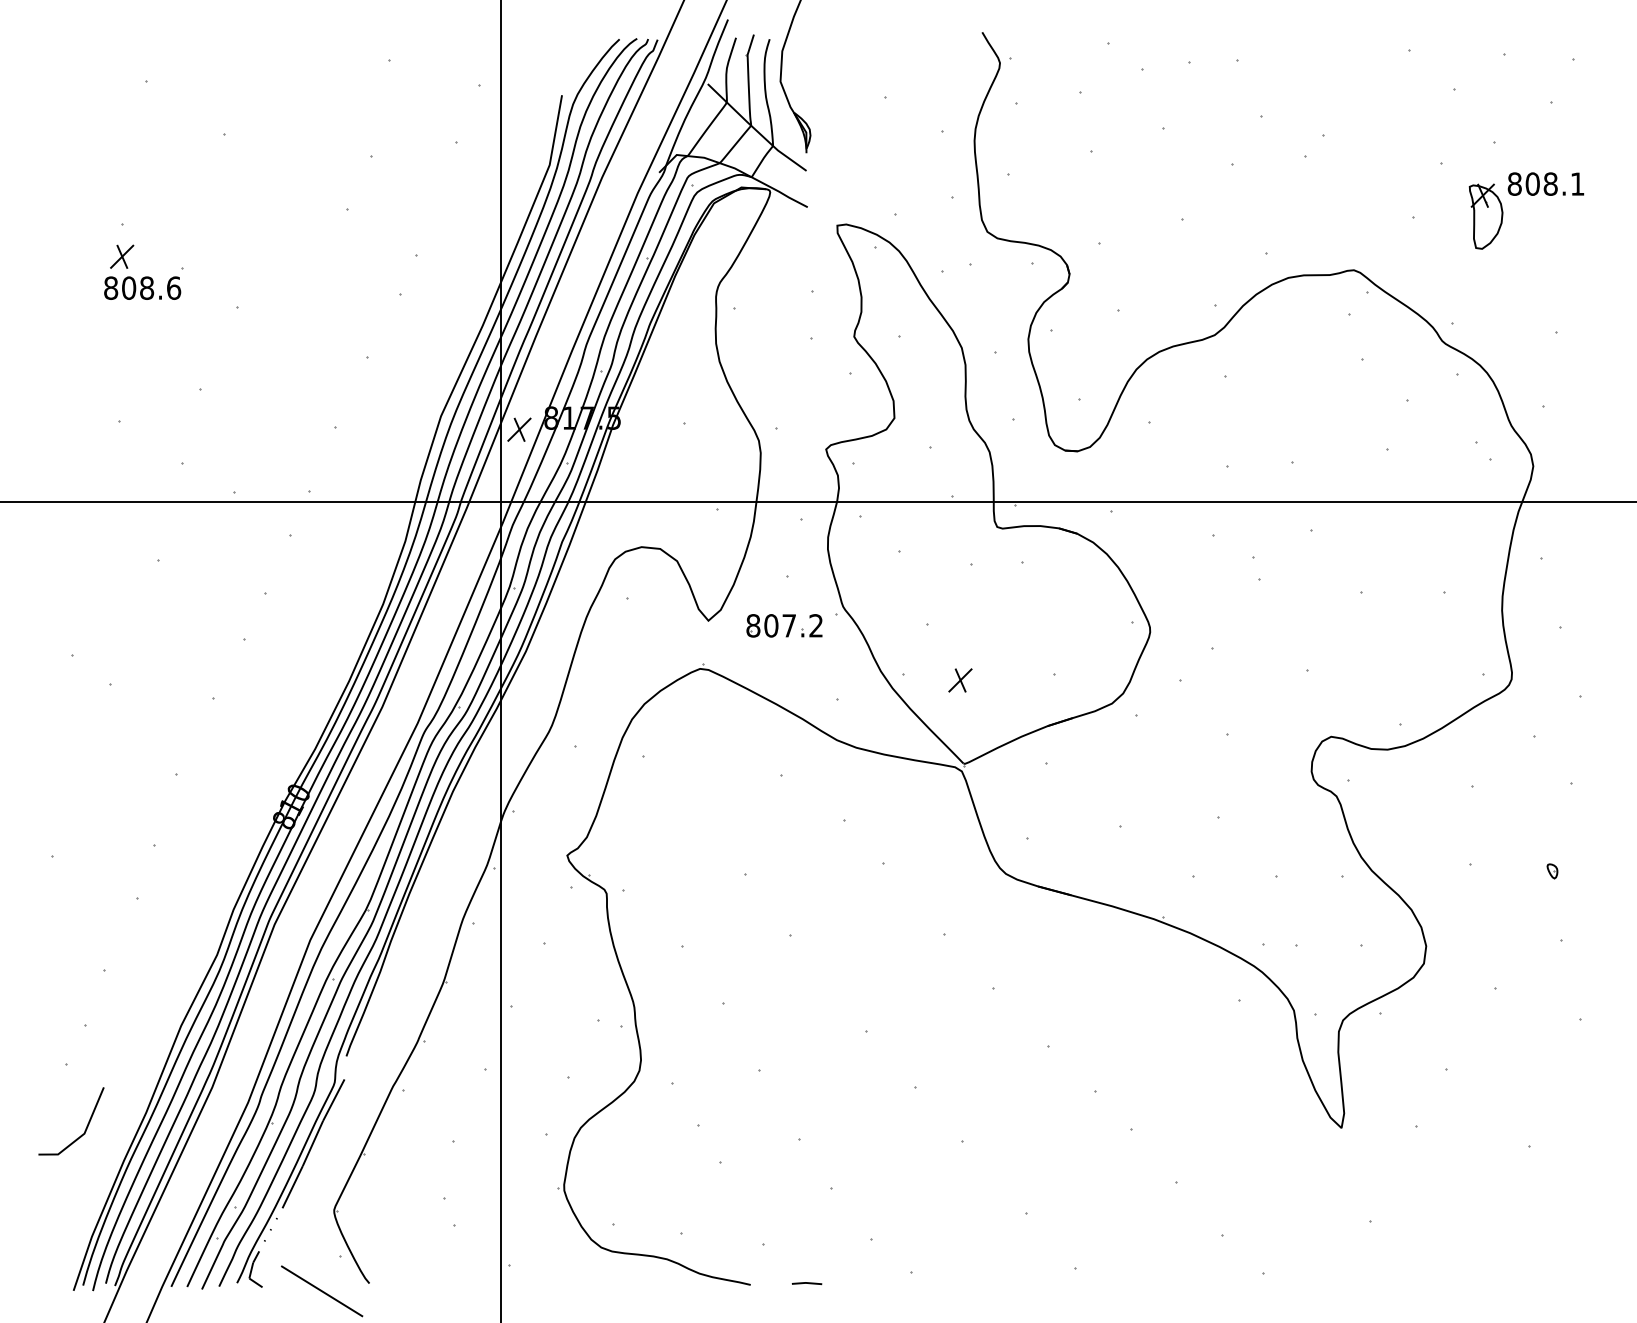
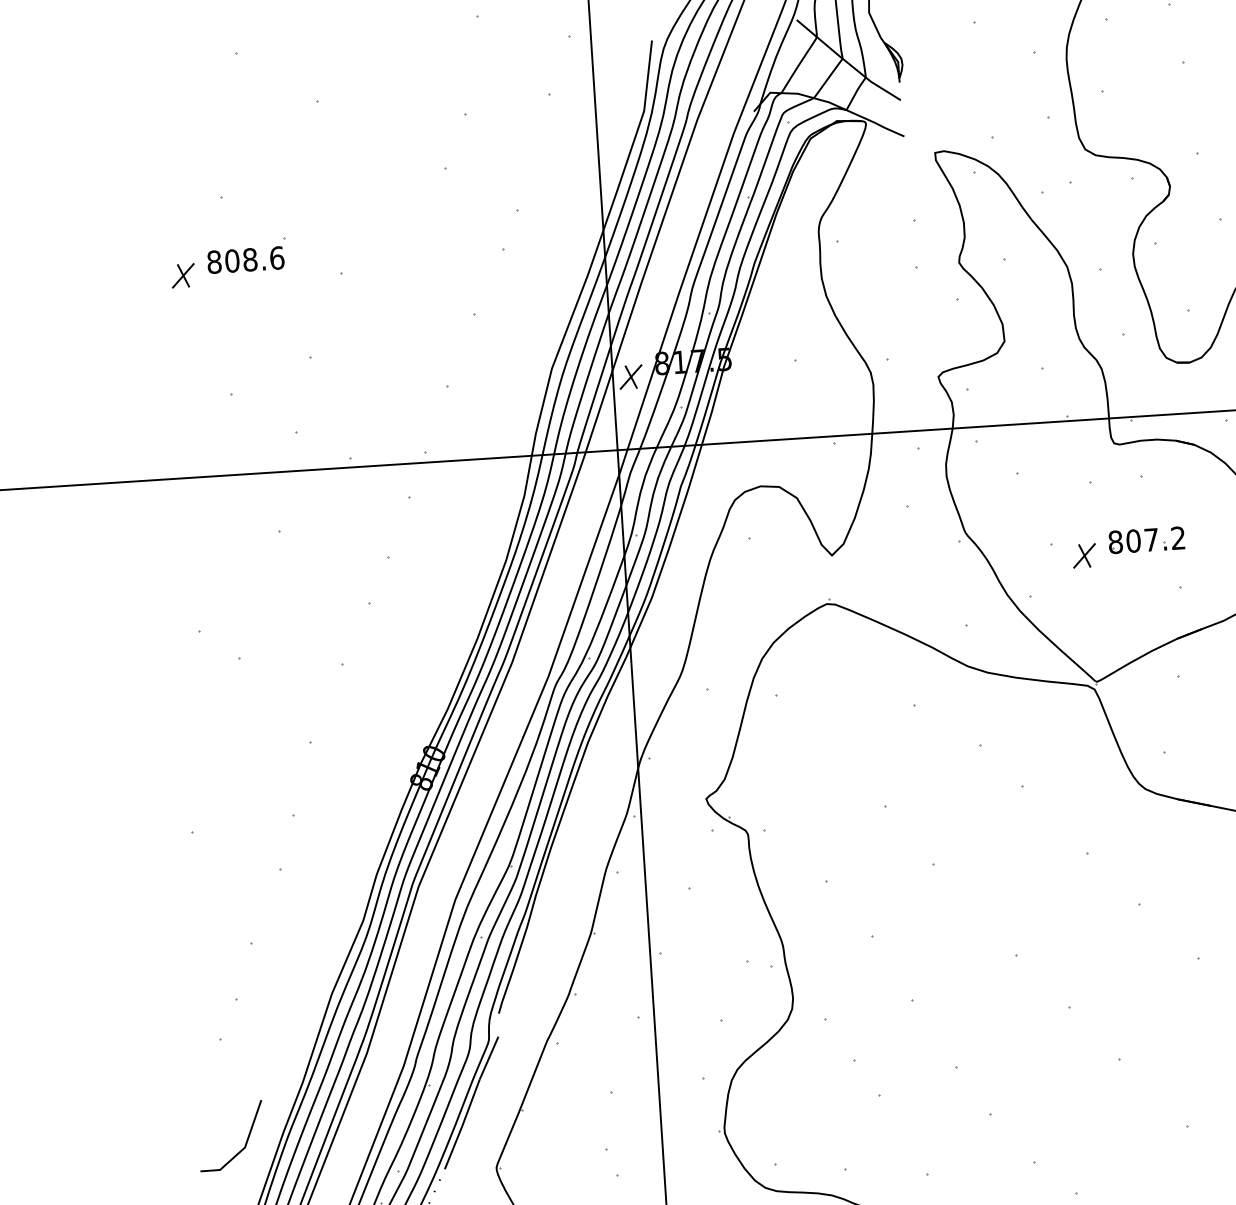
part: (122, 256) -> (183, 275), moved
part: (784, 625) -> (1146, 539), moved
part: (960, 680) -> (1084, 555), moved
line: (85, 1128) -> (245, 1142), moved

